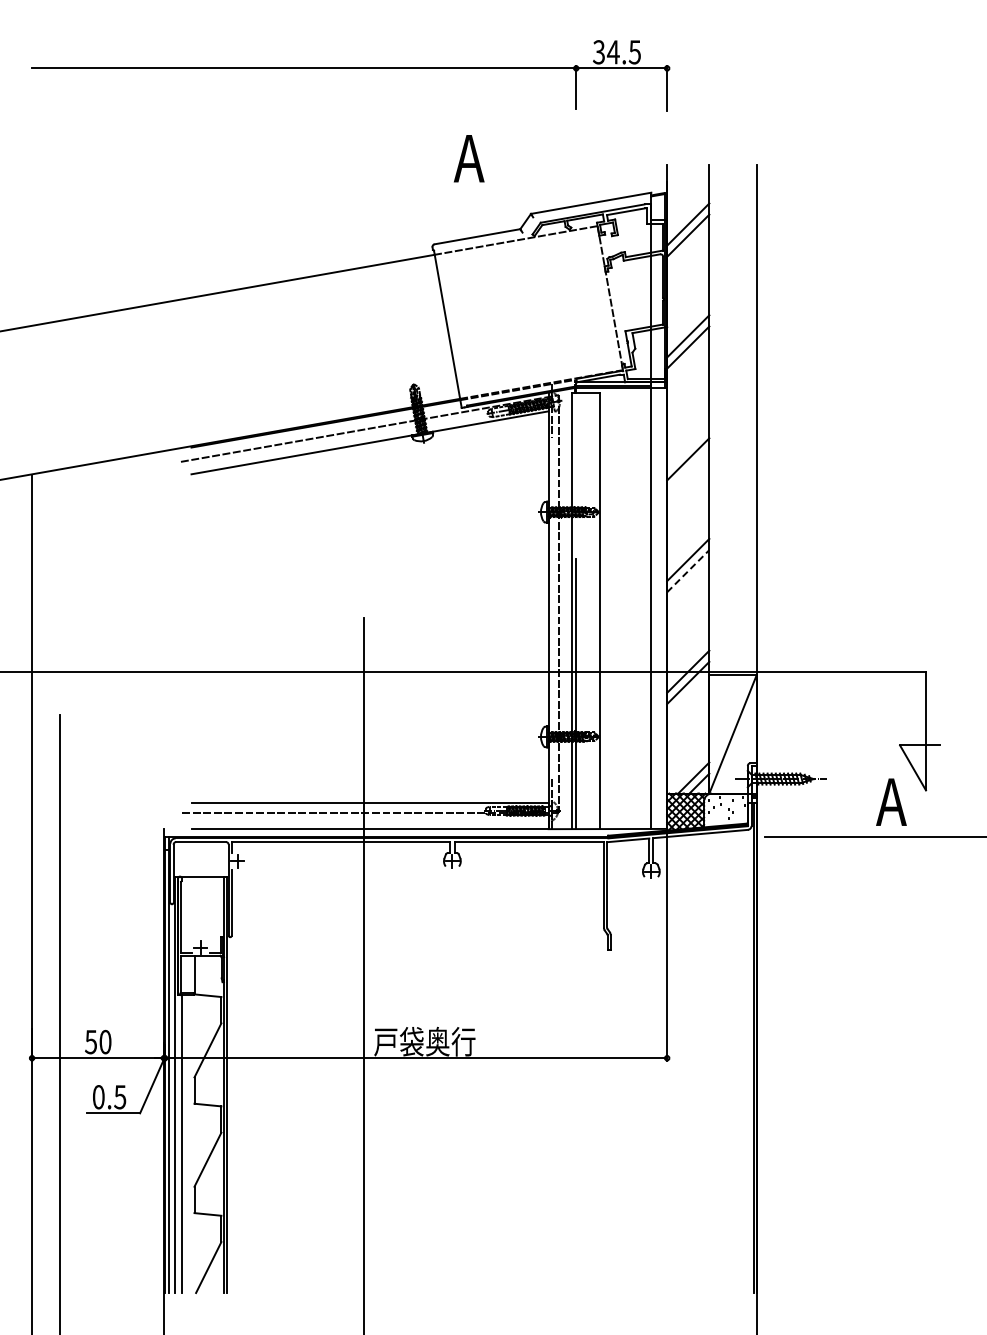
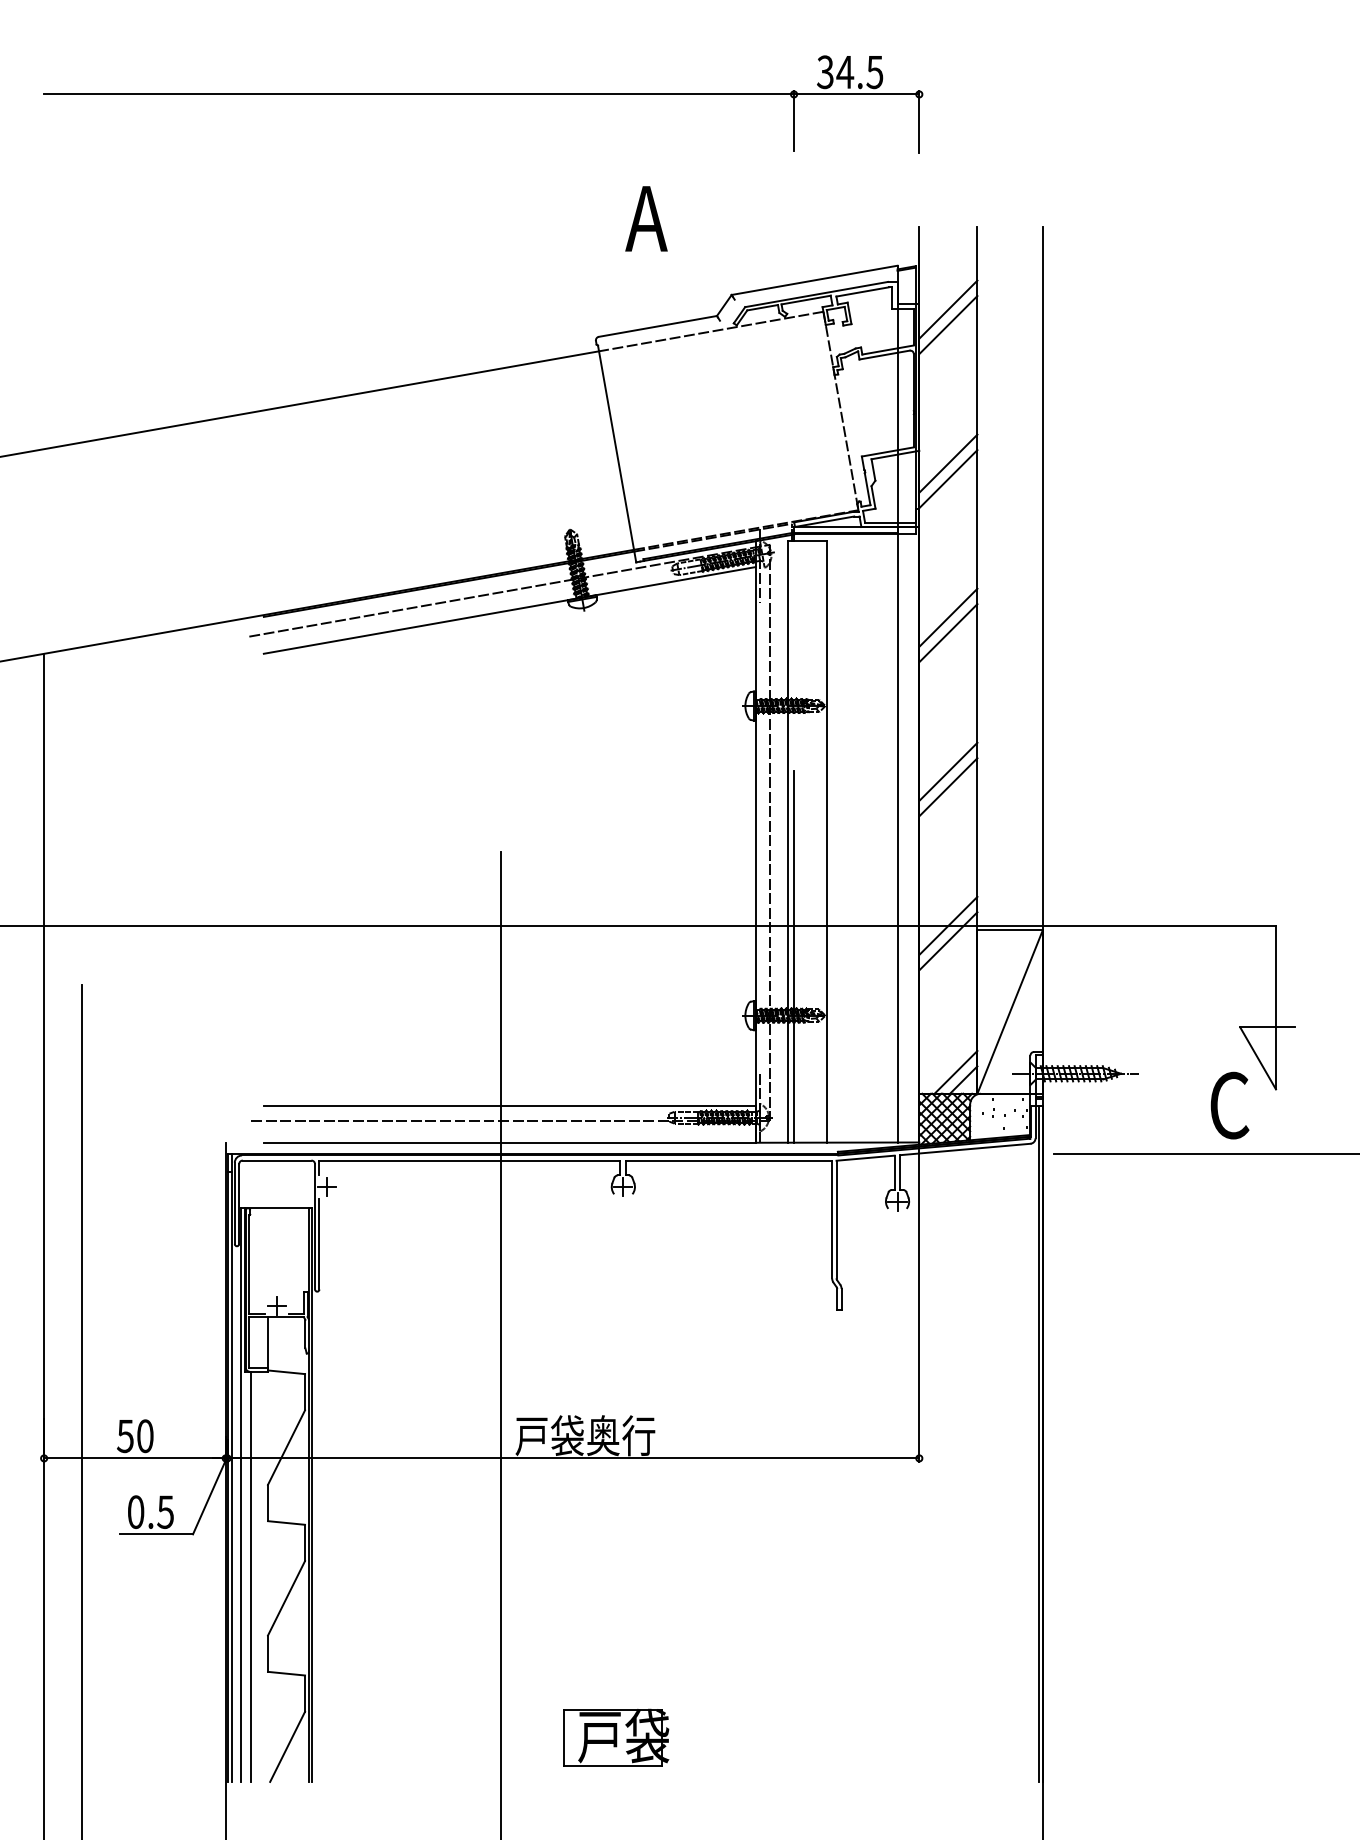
line: (688, 448) -> (948, 618), added
line: (688, 571) -> (948, 787), dashed -> solid
text: (891, 801) -> (1228, 1104), A -> C
part: (447, 1261) -> (616, 1738), added

